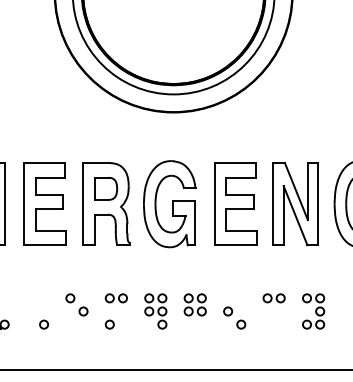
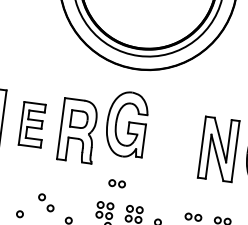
part: (44, 203) -> (32, 124), size x0.7
part: (235, 203) -> (174, 143), removed
part: (169, 204) -> (126, 124), moved
part: (115, 298) -> (116, 183), moved

